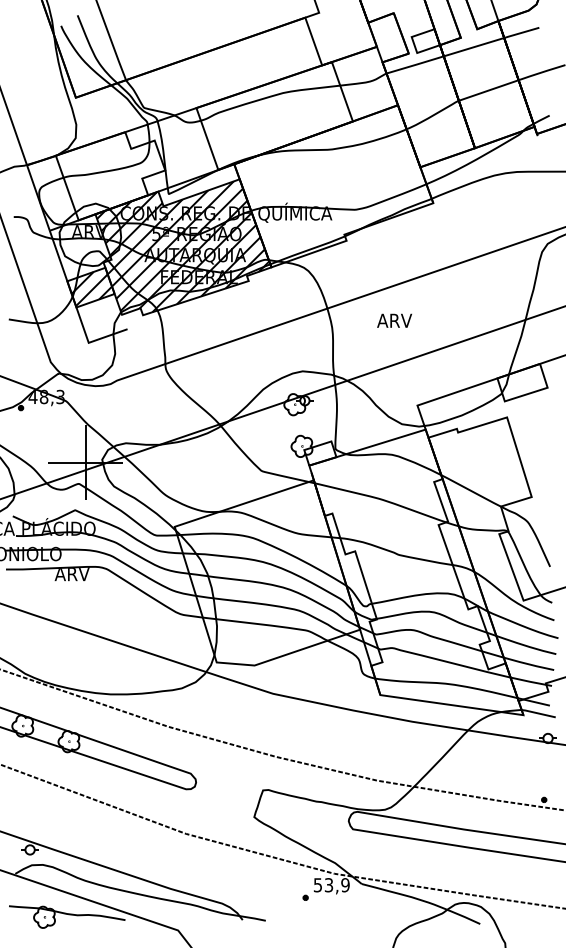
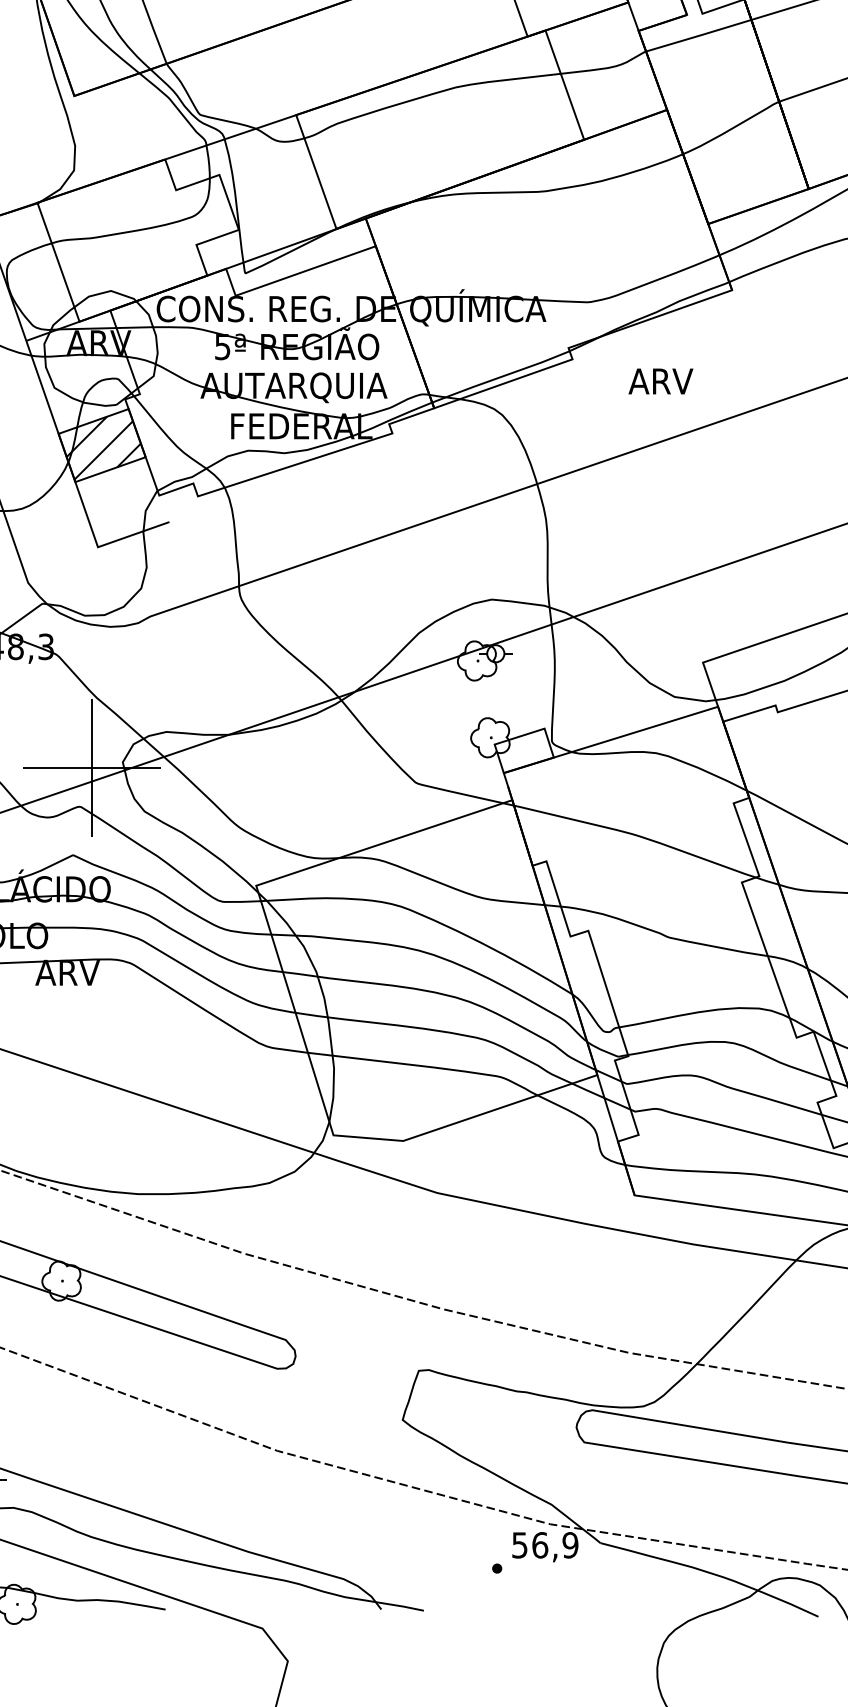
hatch: (183, 246) -> (272, 369), removed
text: (394, 320) -> (660, 380), moved
text: (328, 885) -> (539, 1545), 53,9 -> 56,9

